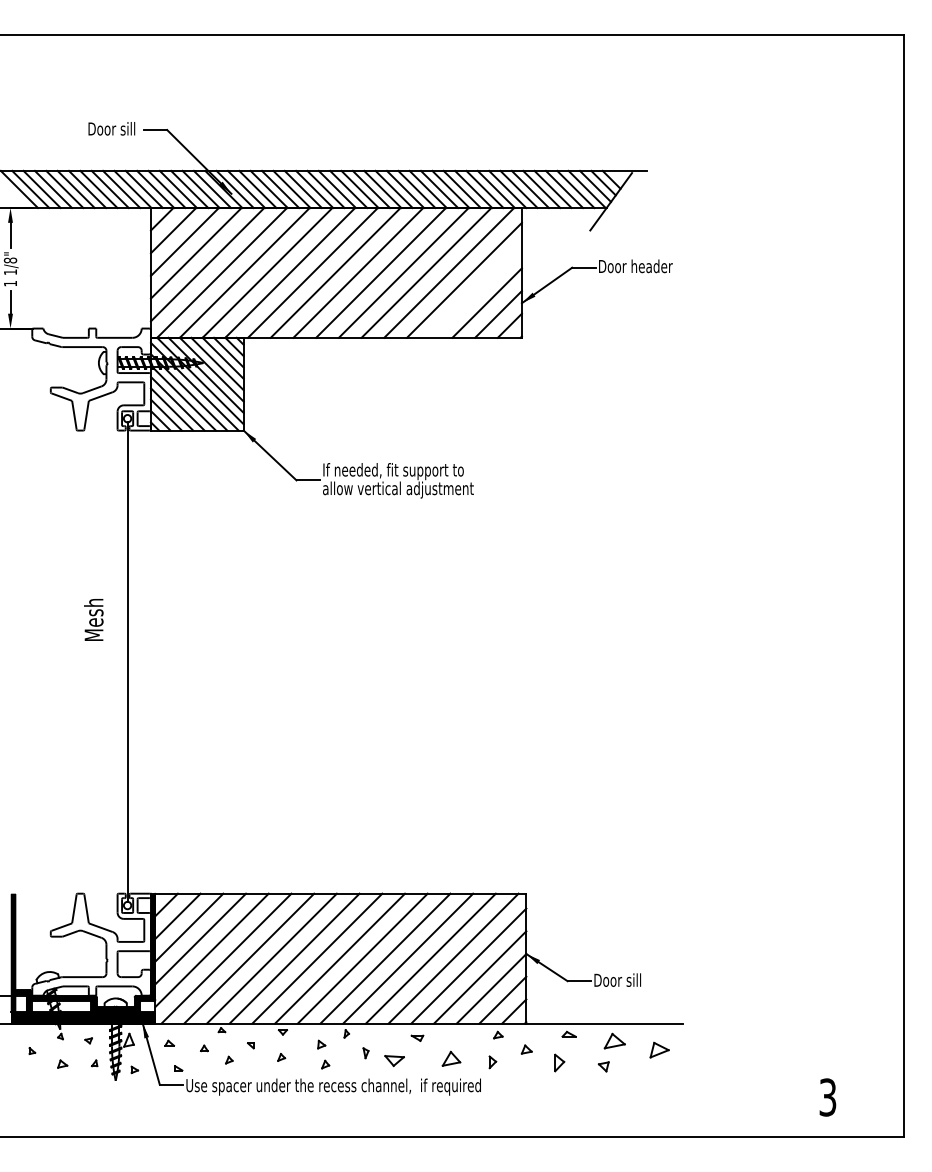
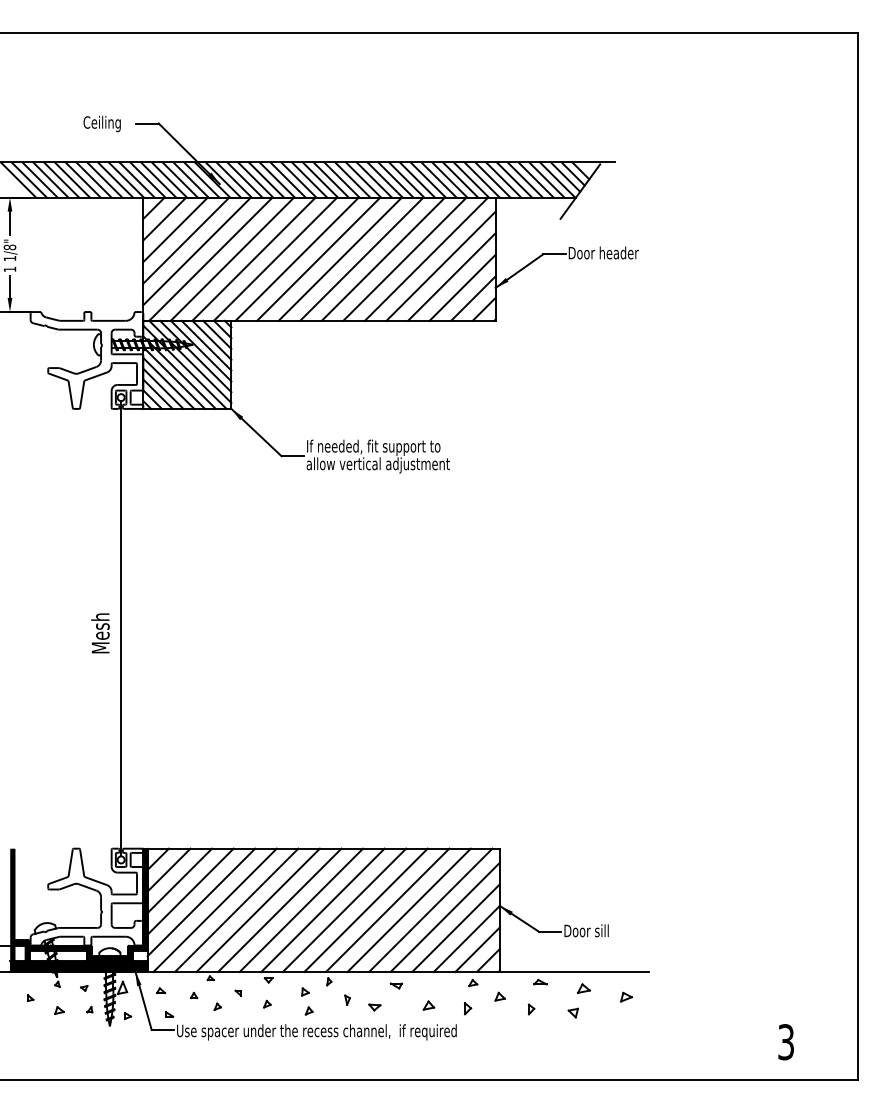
text: (111, 130) -> (105, 123), Door sill -> Ceiling
line: (475, 291) -> (451, 276), added
text: (93, 619) -> (100, 632), moved
part: (614, 1040) -> (583, 988), size x0.62
part: (659, 1049) -> (626, 996), size x0.62
part: (451, 1058) -> (428, 1005), size x0.62
part: (394, 1060) -> (374, 1007), size x0.62
part: (559, 1062) -> (531, 1008), size x0.62

